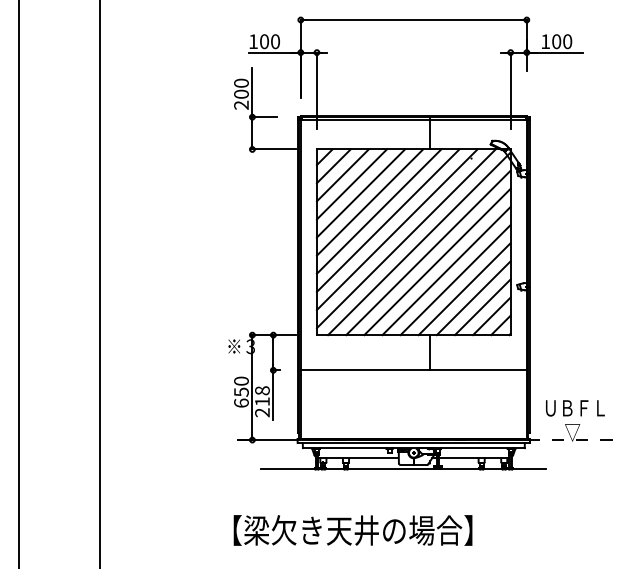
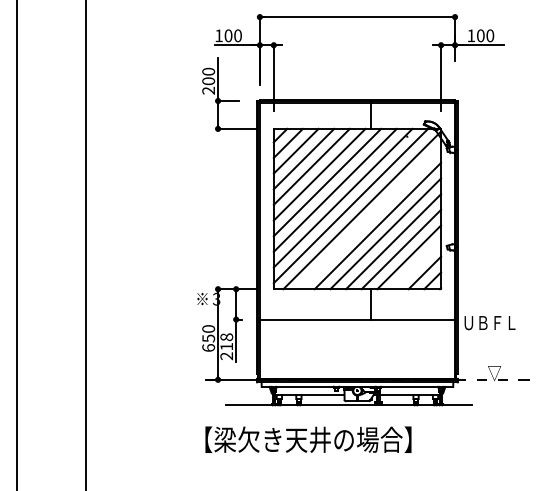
line: (428, 252) -> (370, 217), removed
line: (482, 307) -> (416, 265), removed
text: (575, 408) -> (490, 323), moved
text: (352, 530) -> (307, 439), moved

